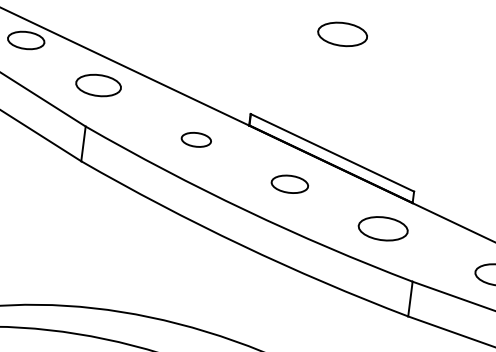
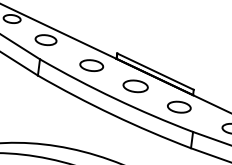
part: (343, 32) -> (160, 15), removed
part: (195, 139) -> (91, 65), size x1.67
part: (289, 184) -> (135, 86), size x1.43

